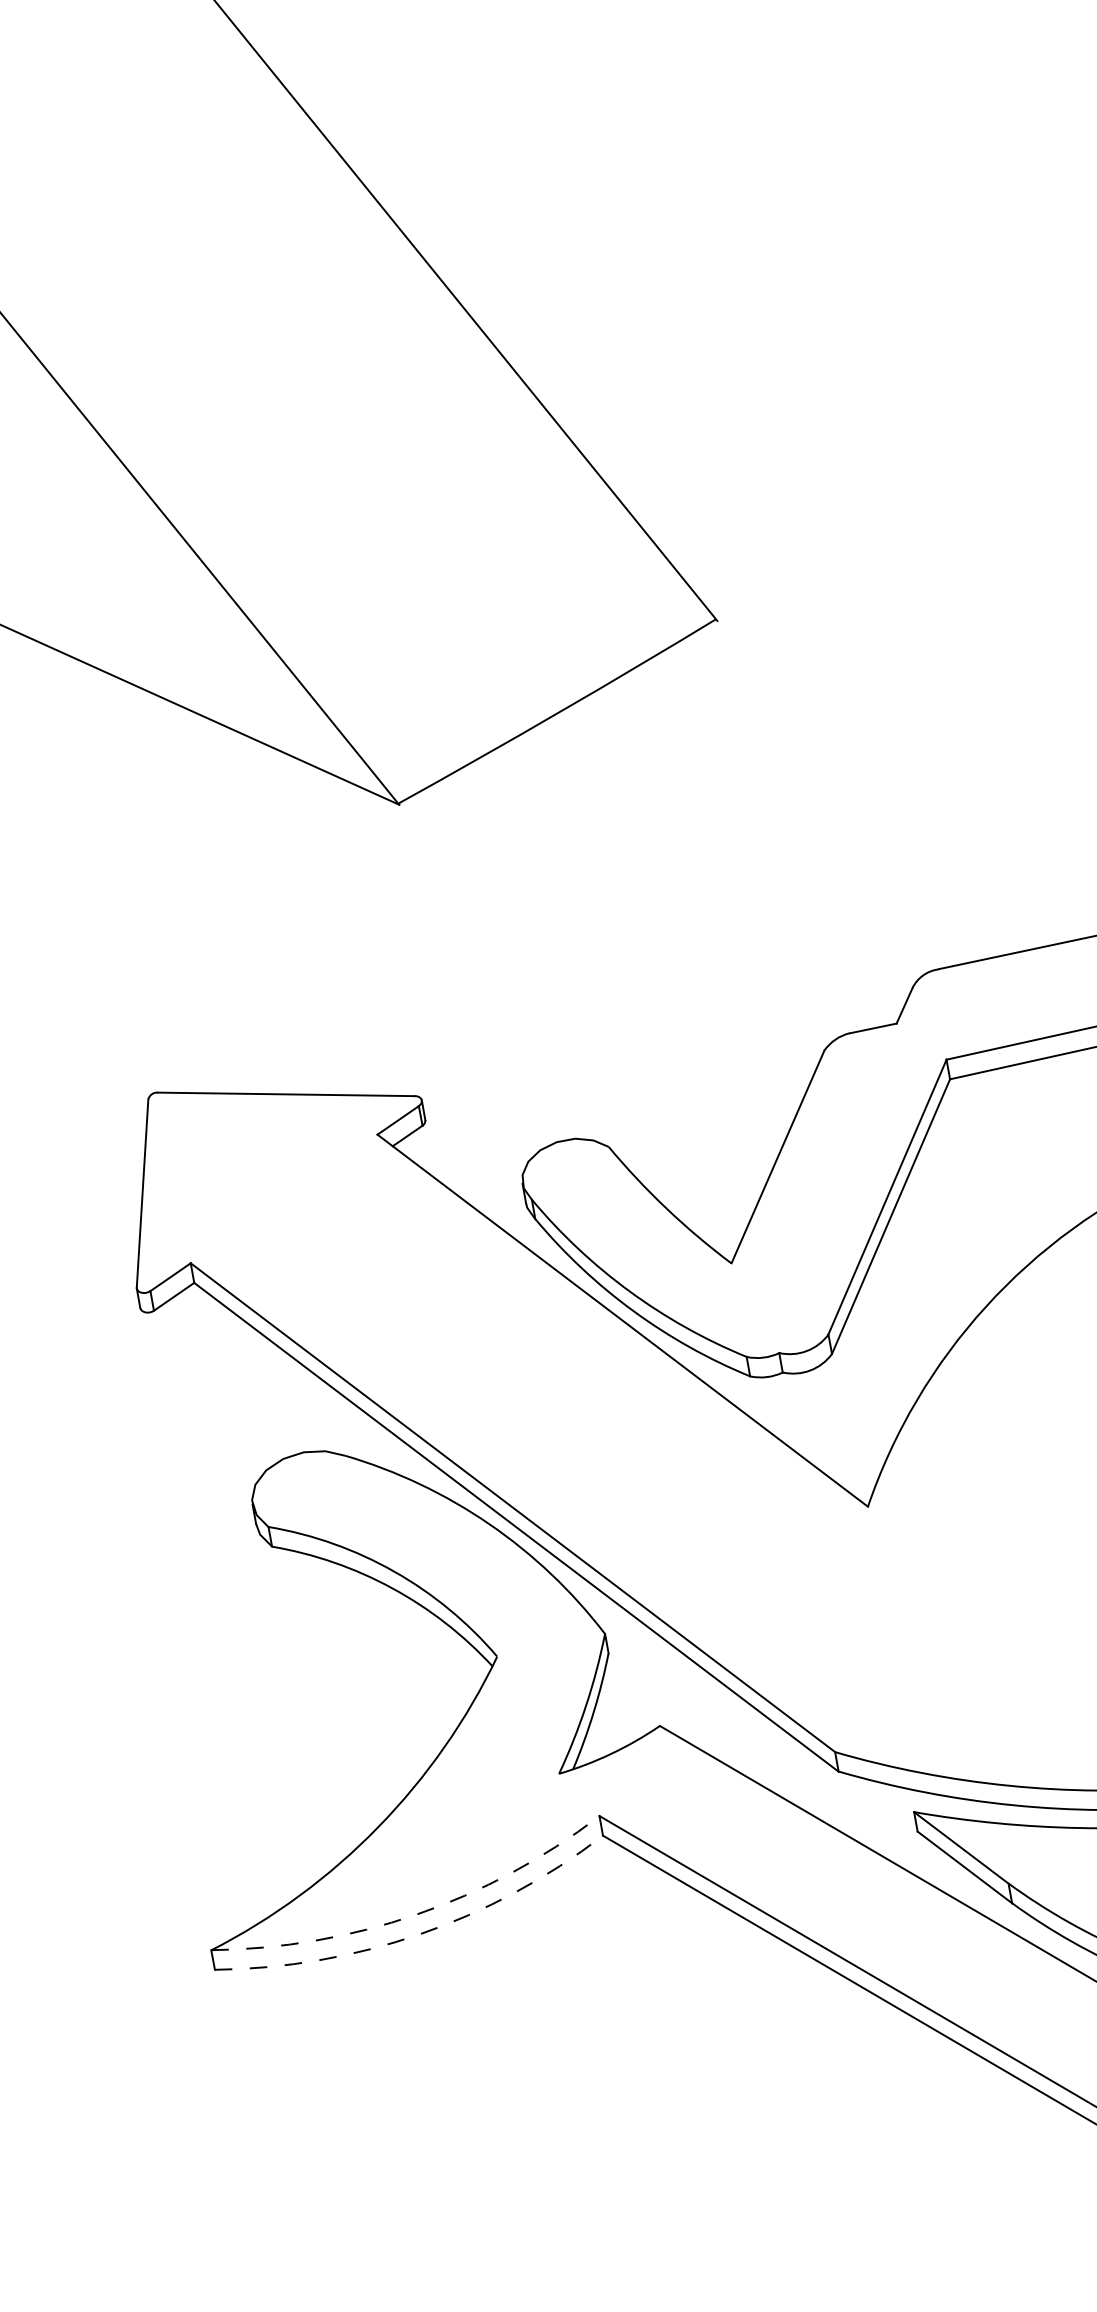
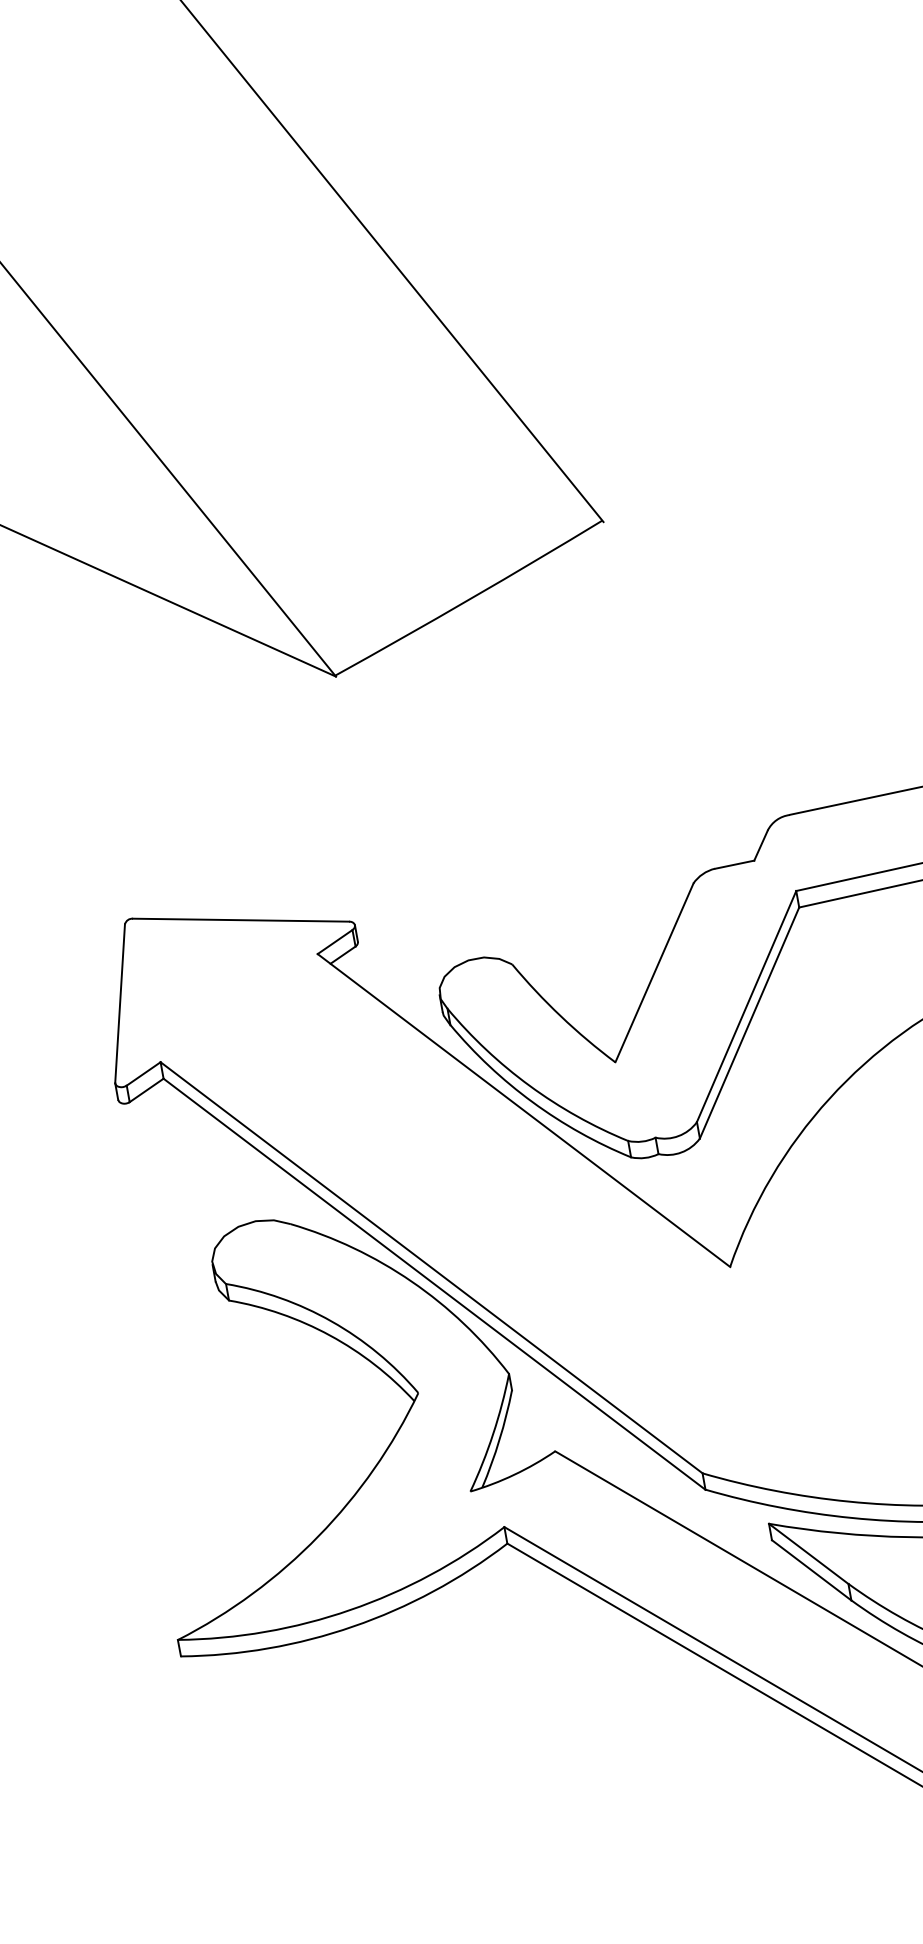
arc: (416, 1914) -> (350, 1609), dashed -> solid
arc: (419, 1934) -> (353, 1626), dashed -> solid

